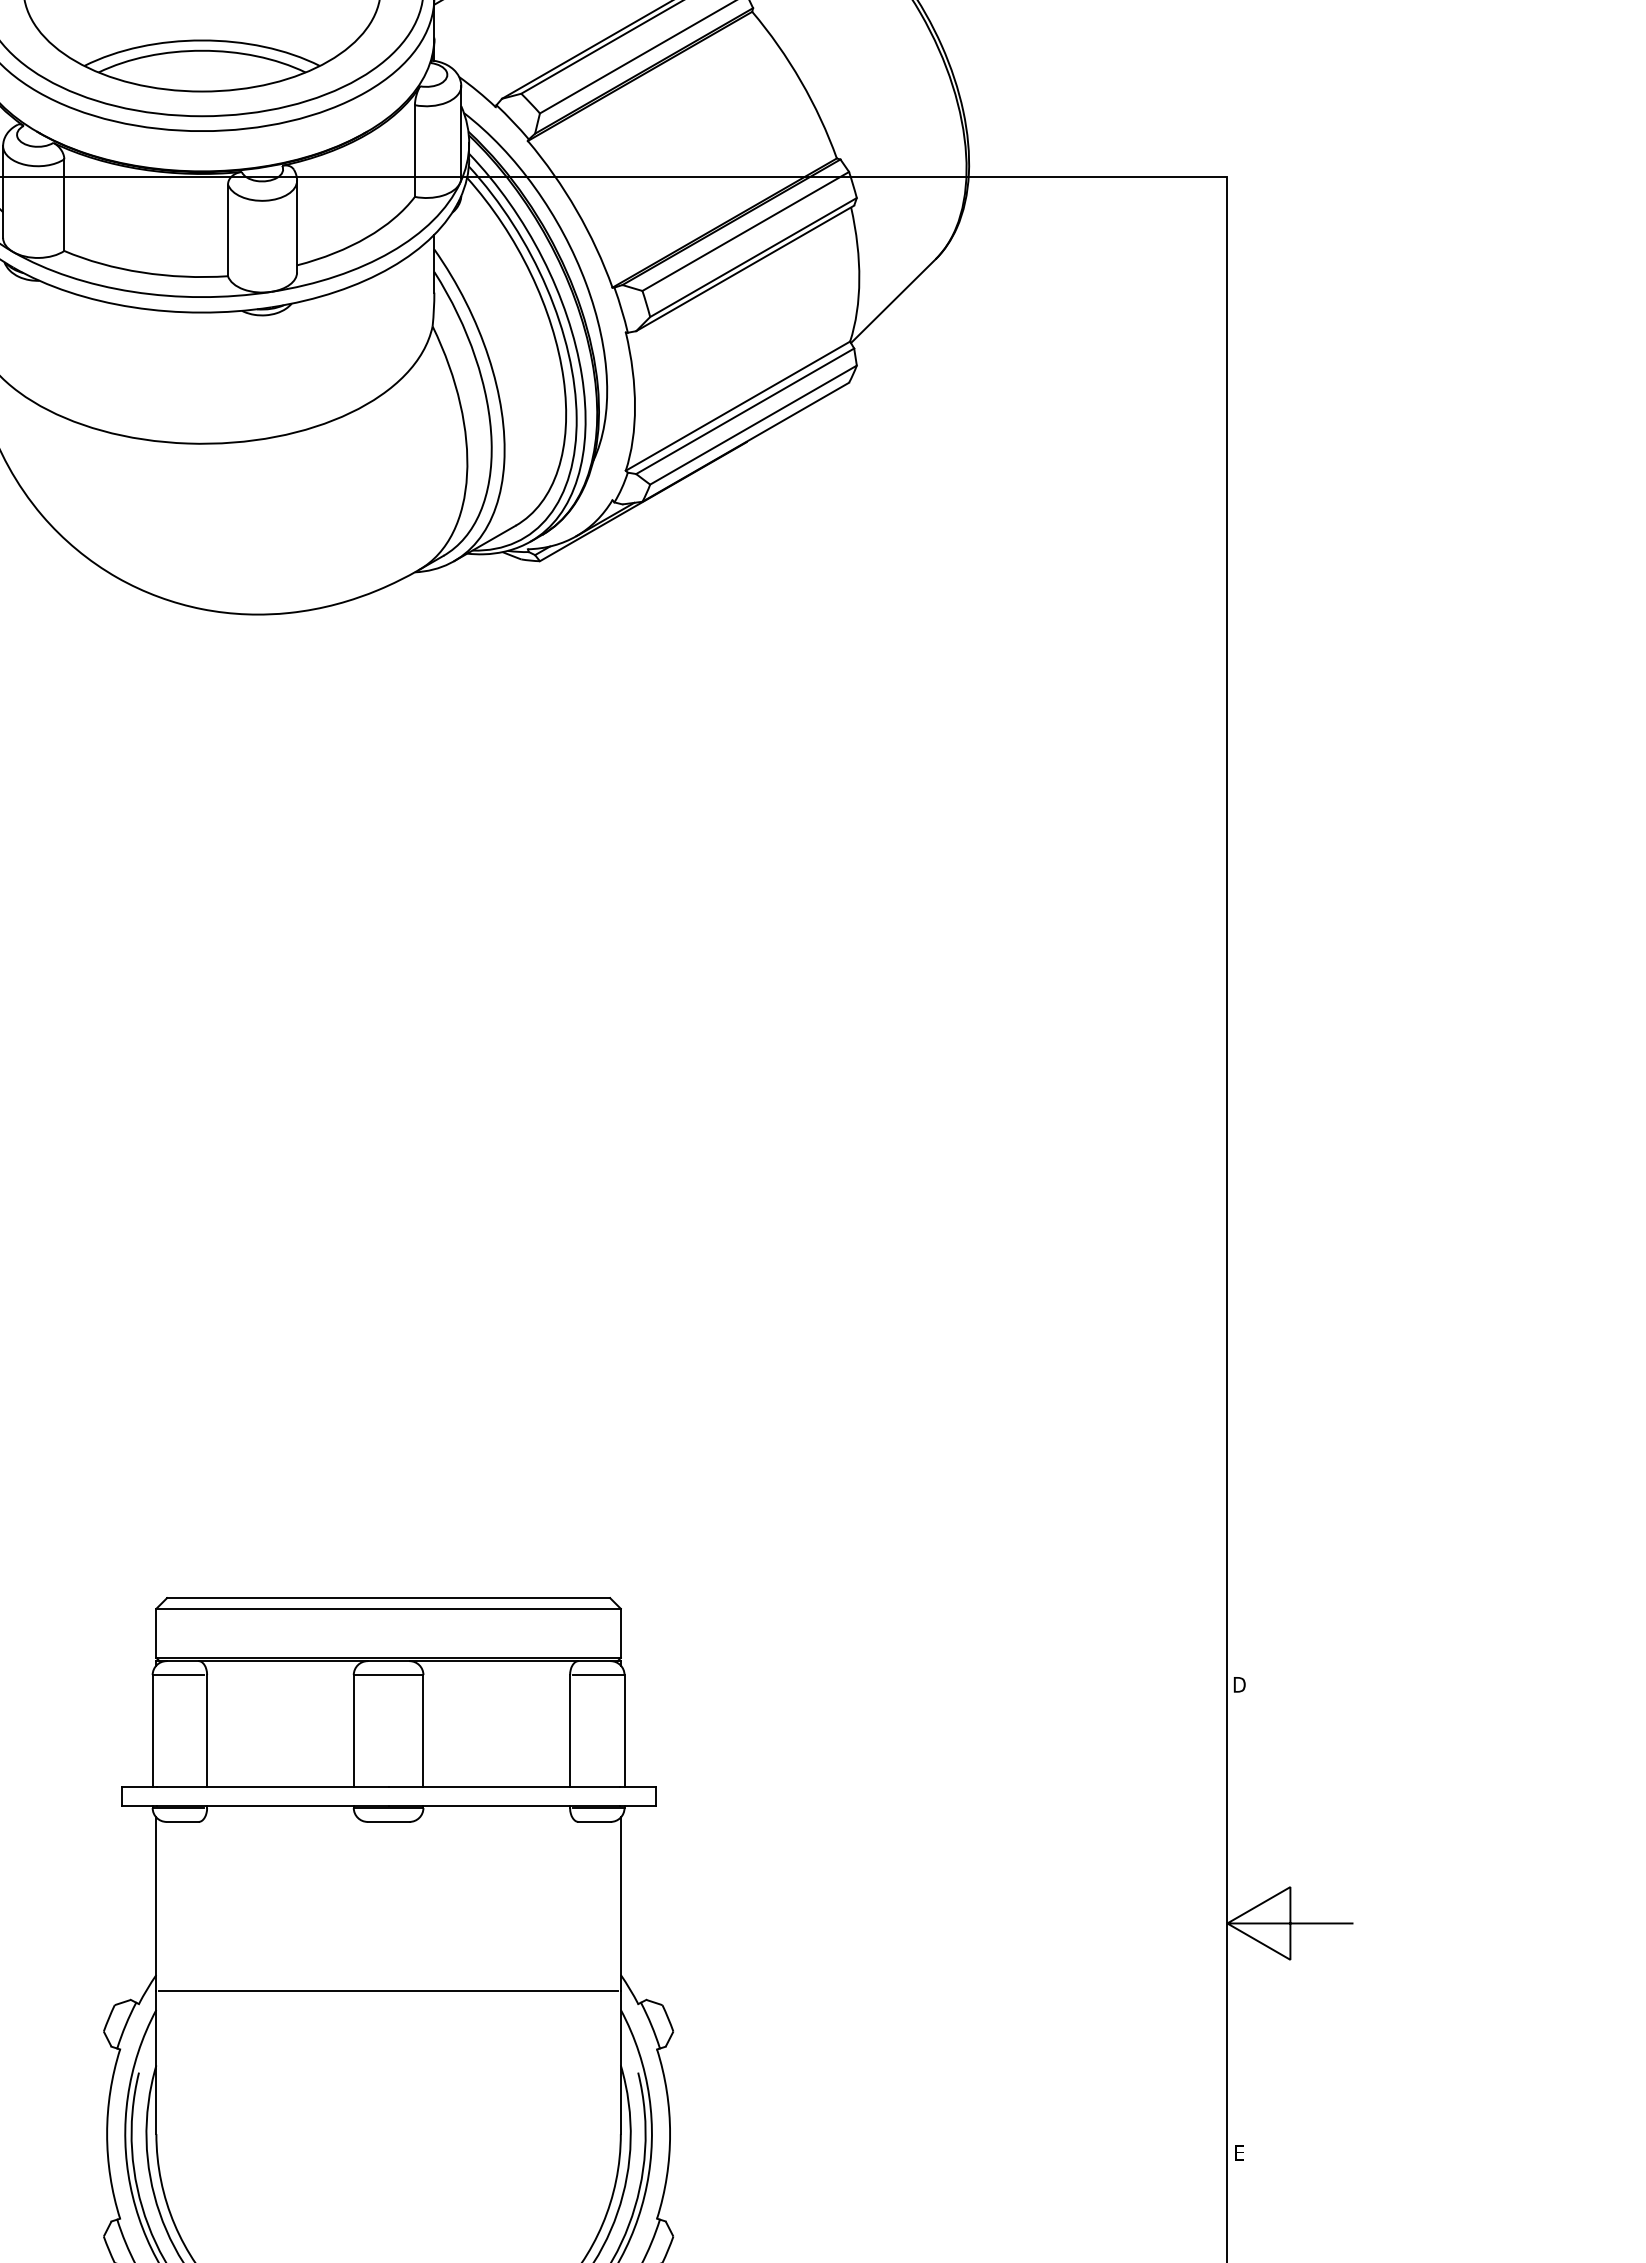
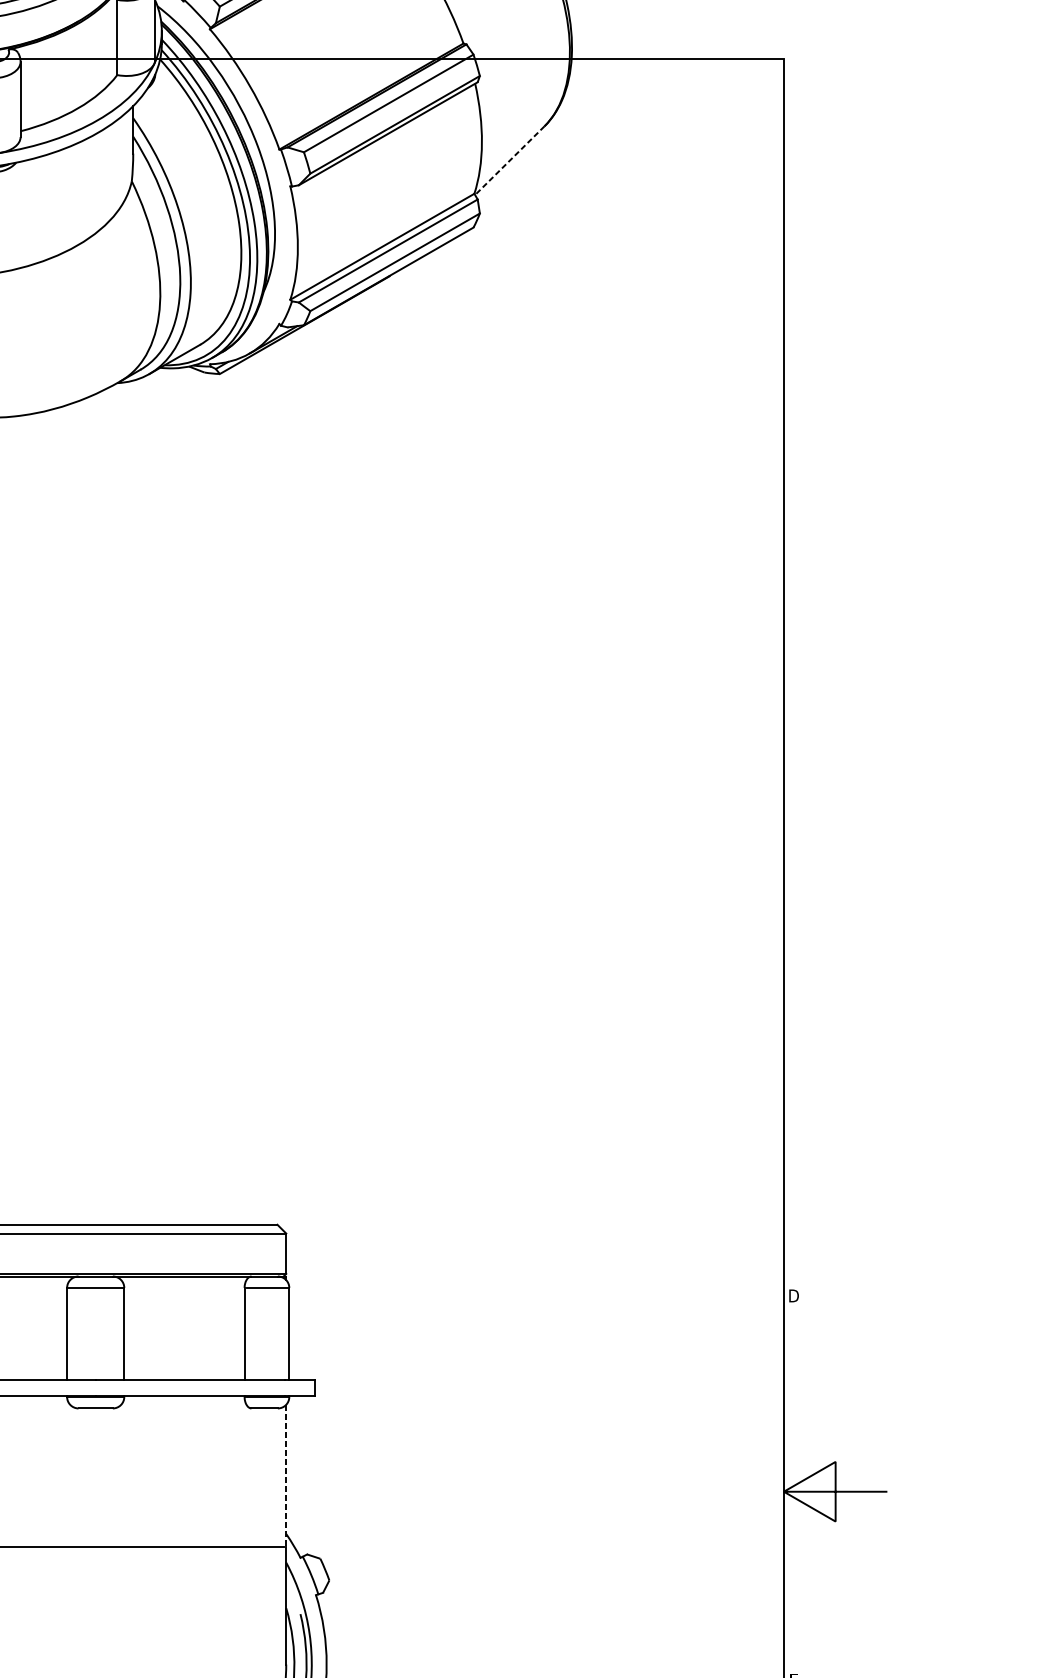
line: (893, 301) -> (509, 160), solid -> dashed
line: (620, 1904) -> (285, 1476), solid -> dashed

